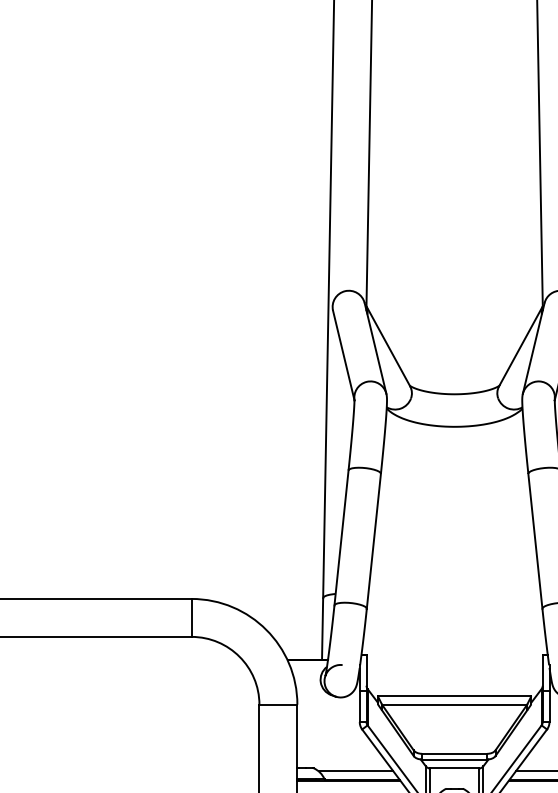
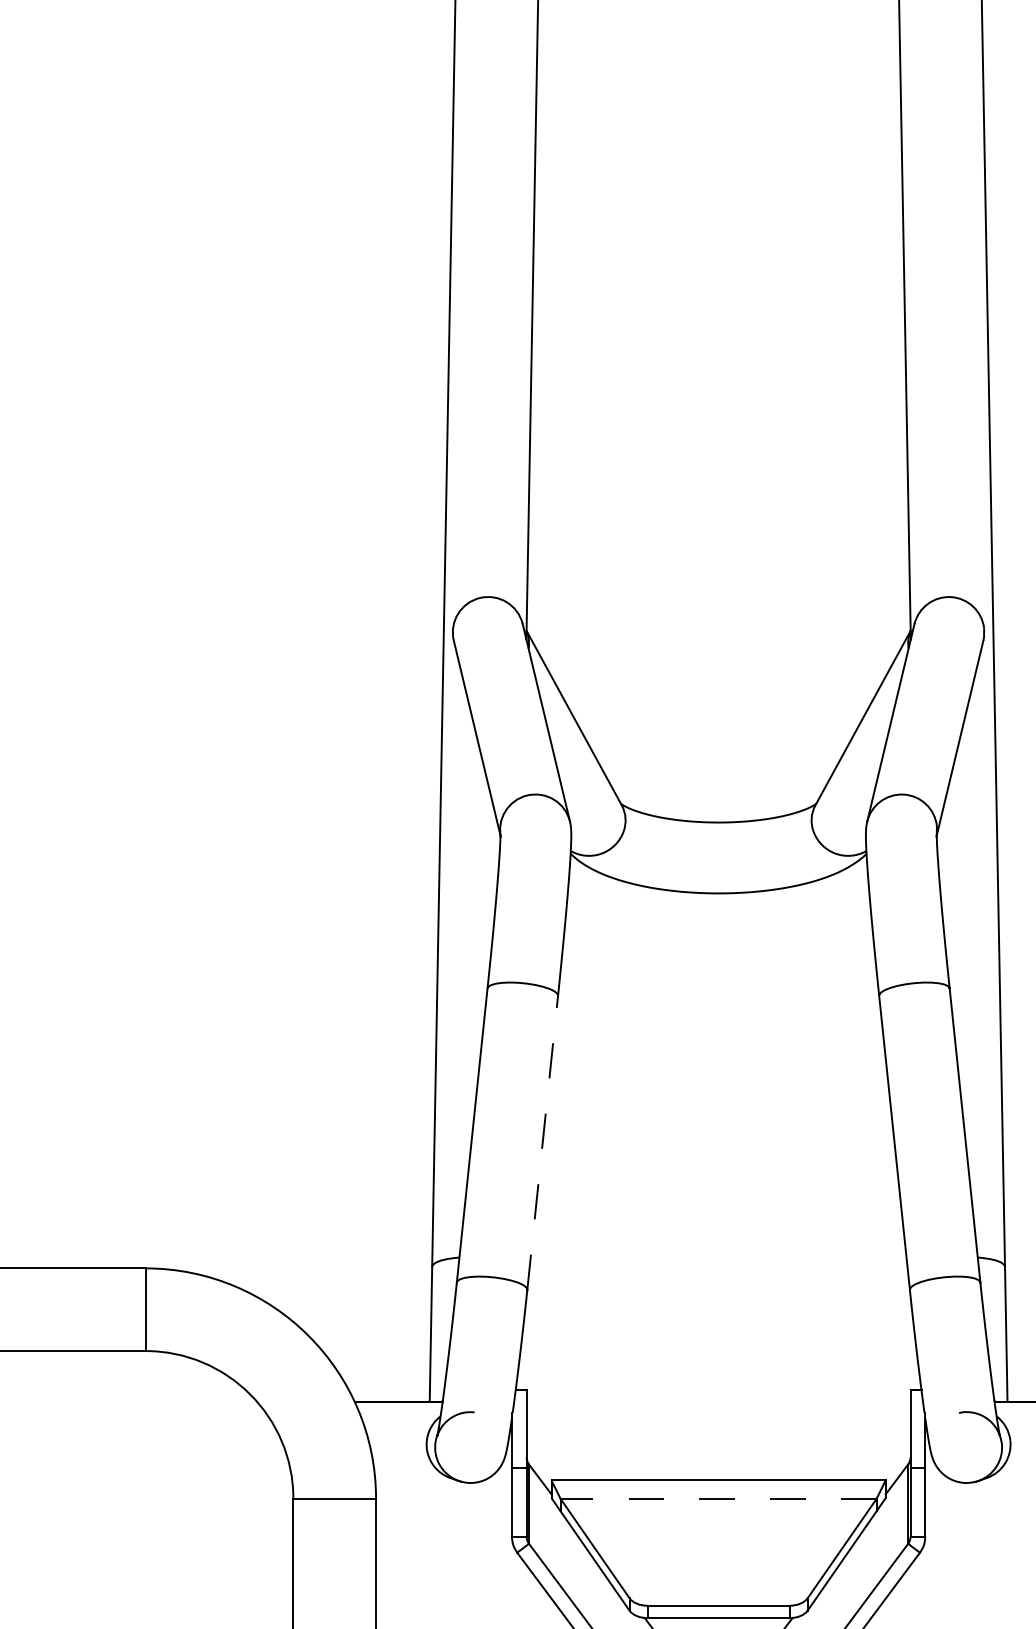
line: (373, 541) -> (541, 1143), solid -> dashed
line: (454, 704) -> (718, 1498), solid -> dashed

